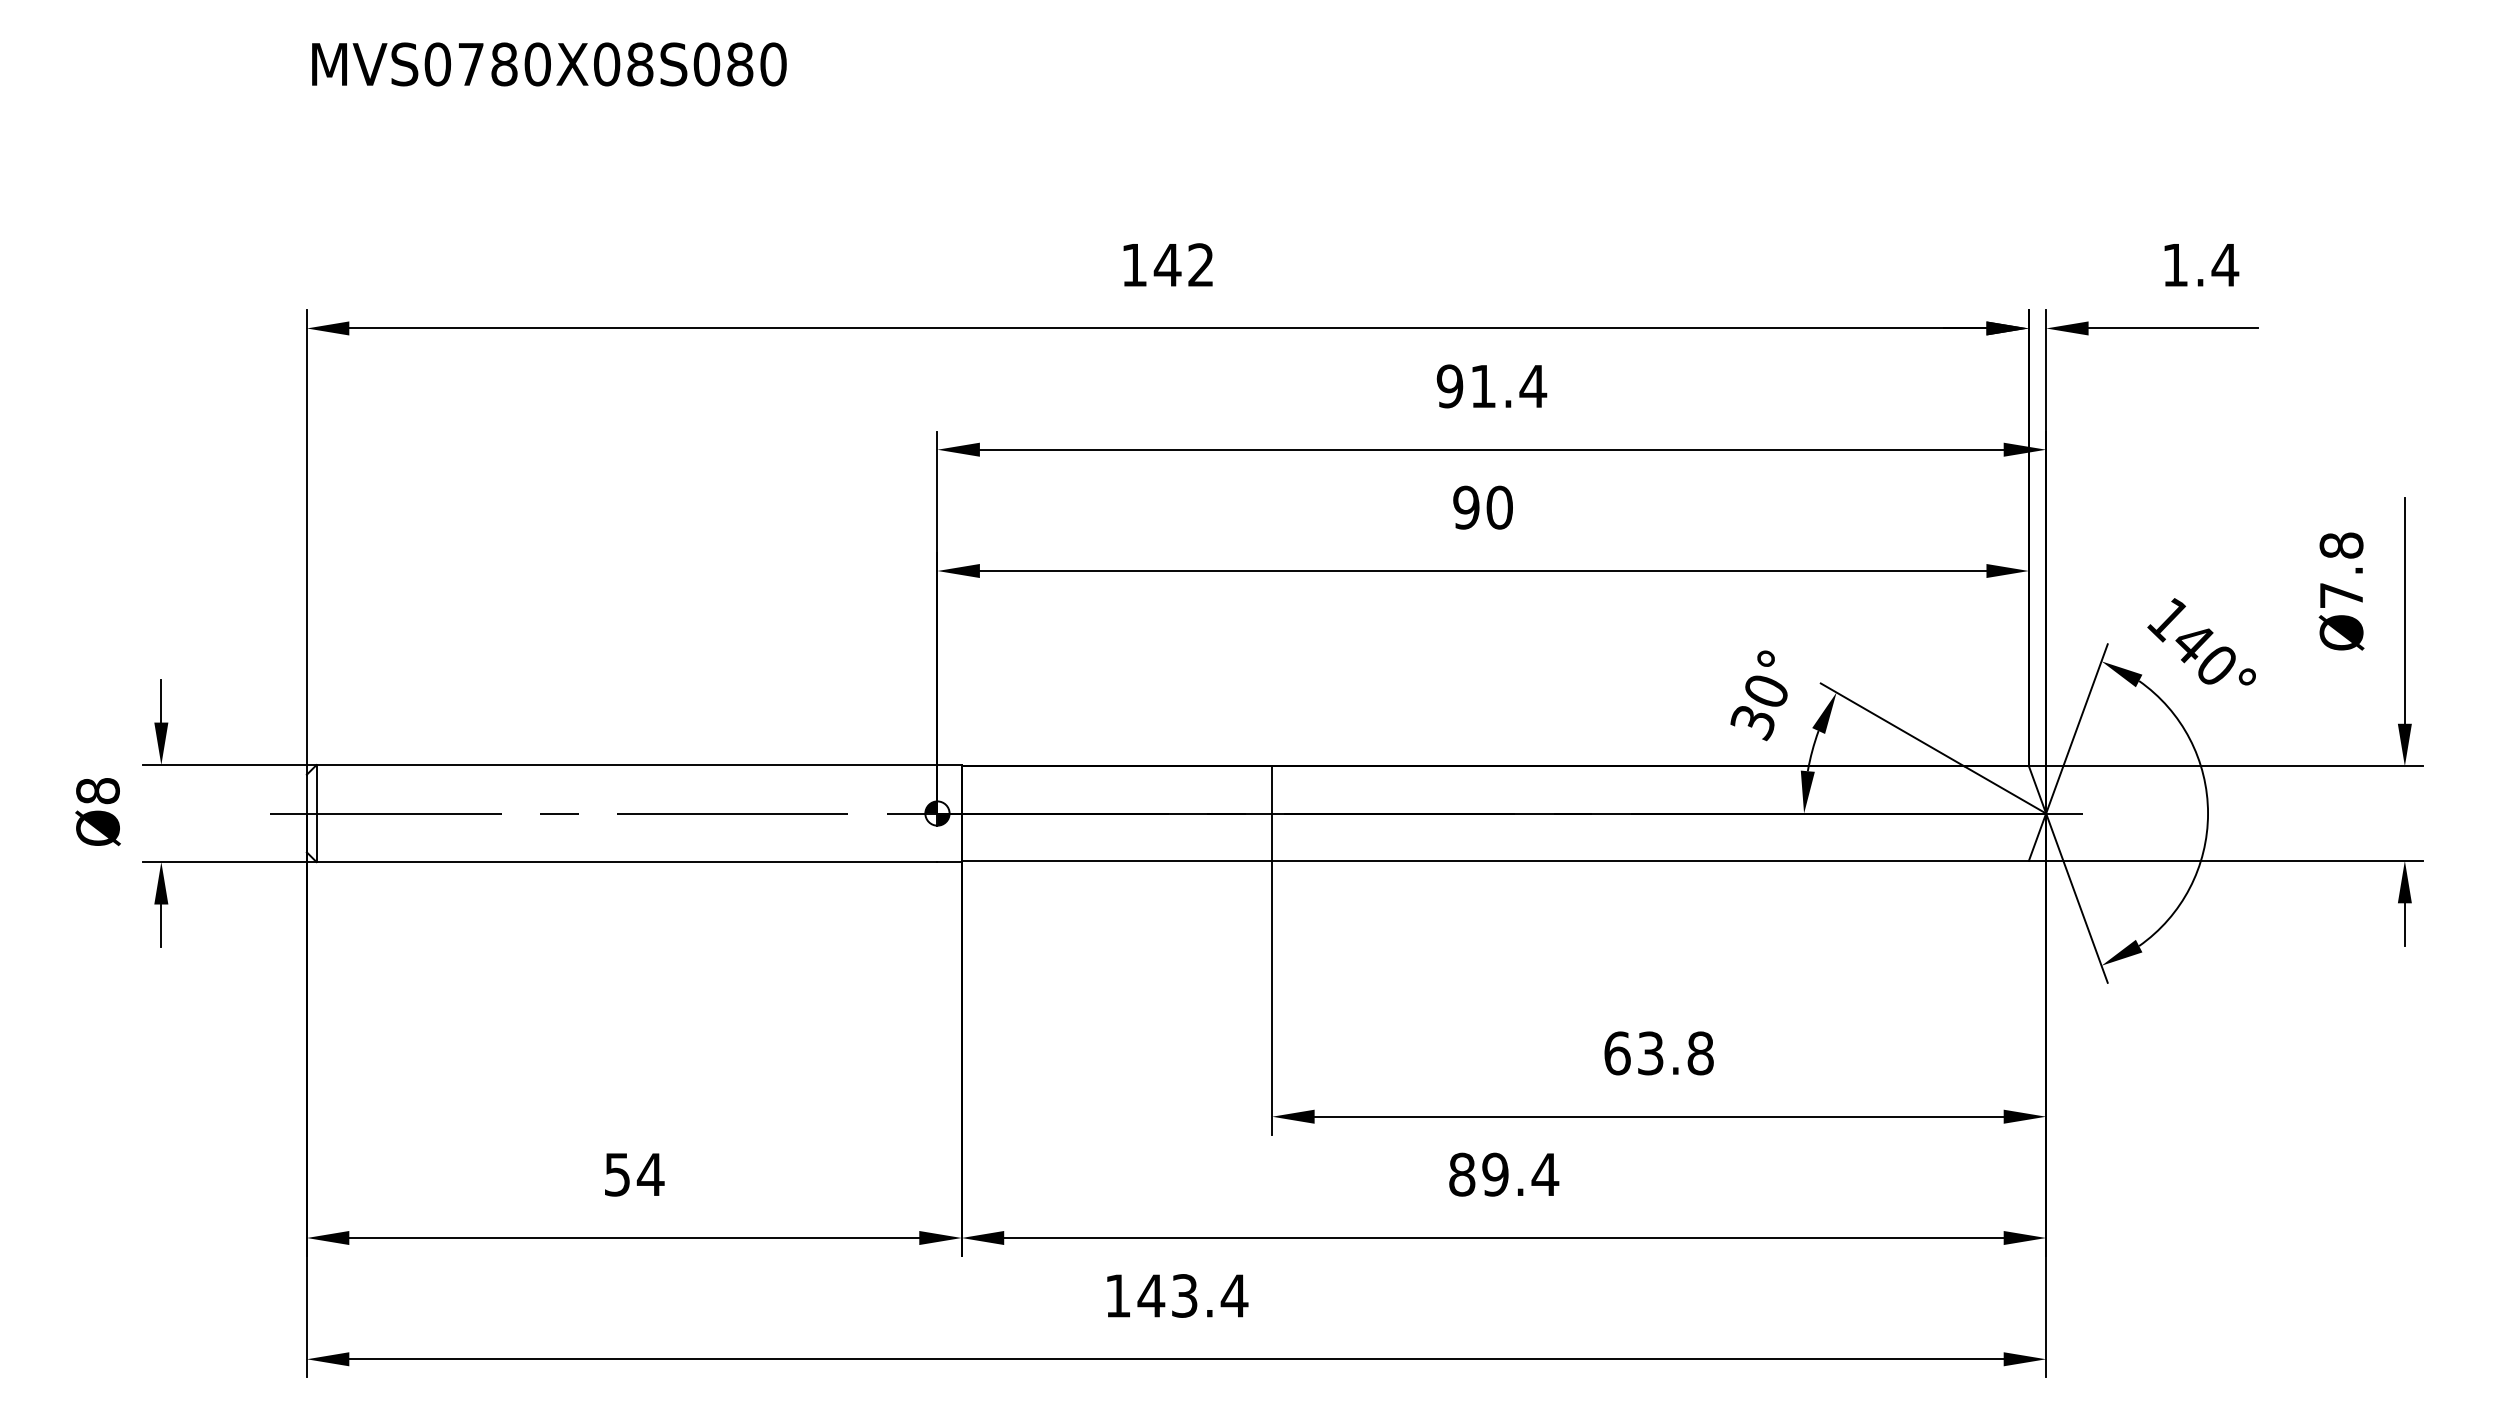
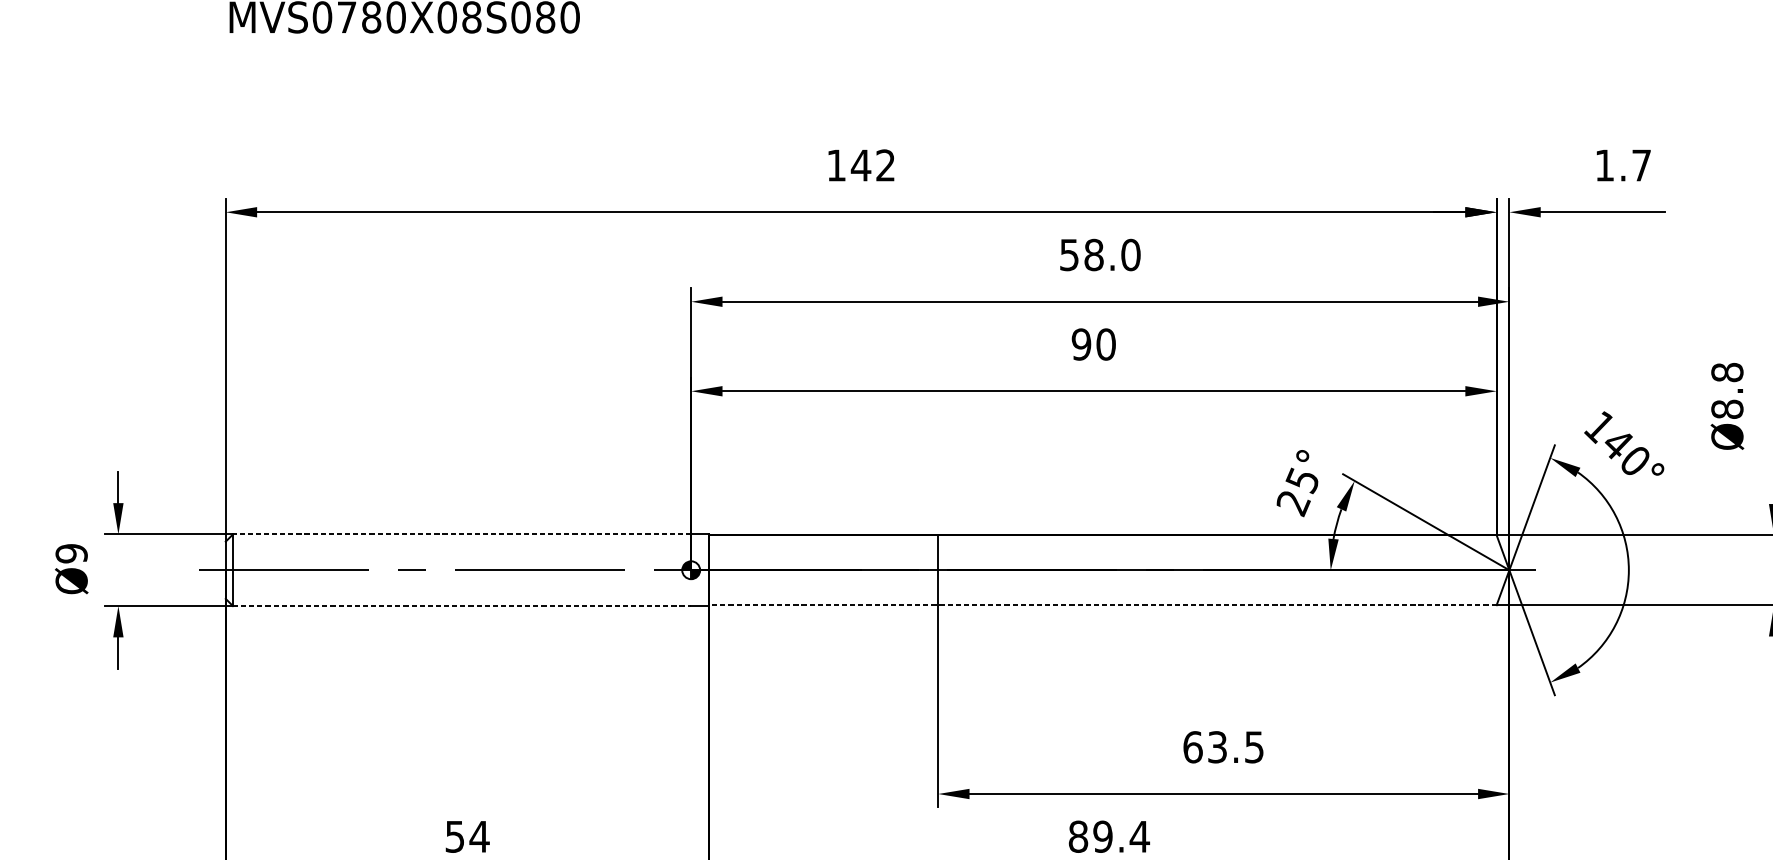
text: (2225, 265) -> (1641, 165), 1.4 -> 1.7
text: (1491, 386) -> (1100, 255), 91.4 -> 58.0
text: (2341, 595) -> (1727, 409), Ø7.8 -> Ø8.8
text: (1758, 707) -> (1297, 491), 30° -> 25°
line: (626, 765) -> (461, 534), solid -> dashed
text: (97, 791) -> (71, 553), Ø8 -> Ø9
line: (1495, 860) -> (1103, 604), solid -> dashed
line: (627, 862) -> (462, 606), solid -> dashed
text: (1700, 1053) -> (1254, 747), 63.8 -> 63.5

